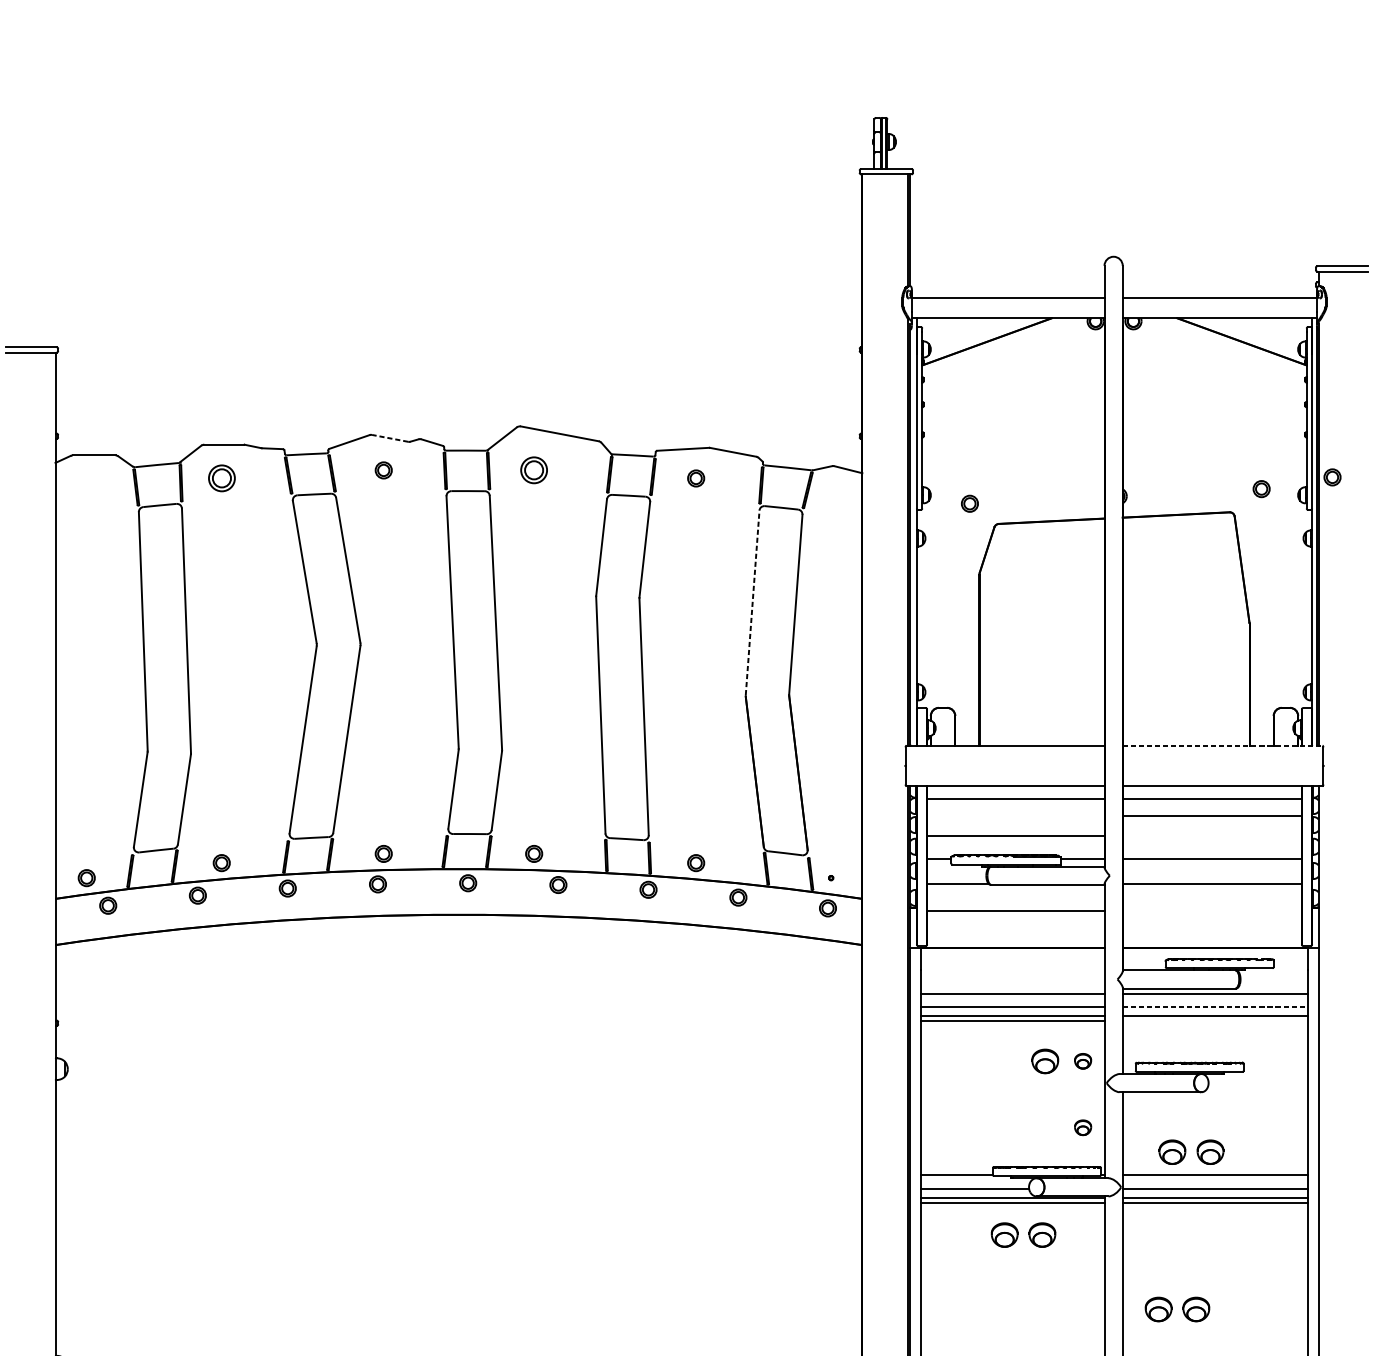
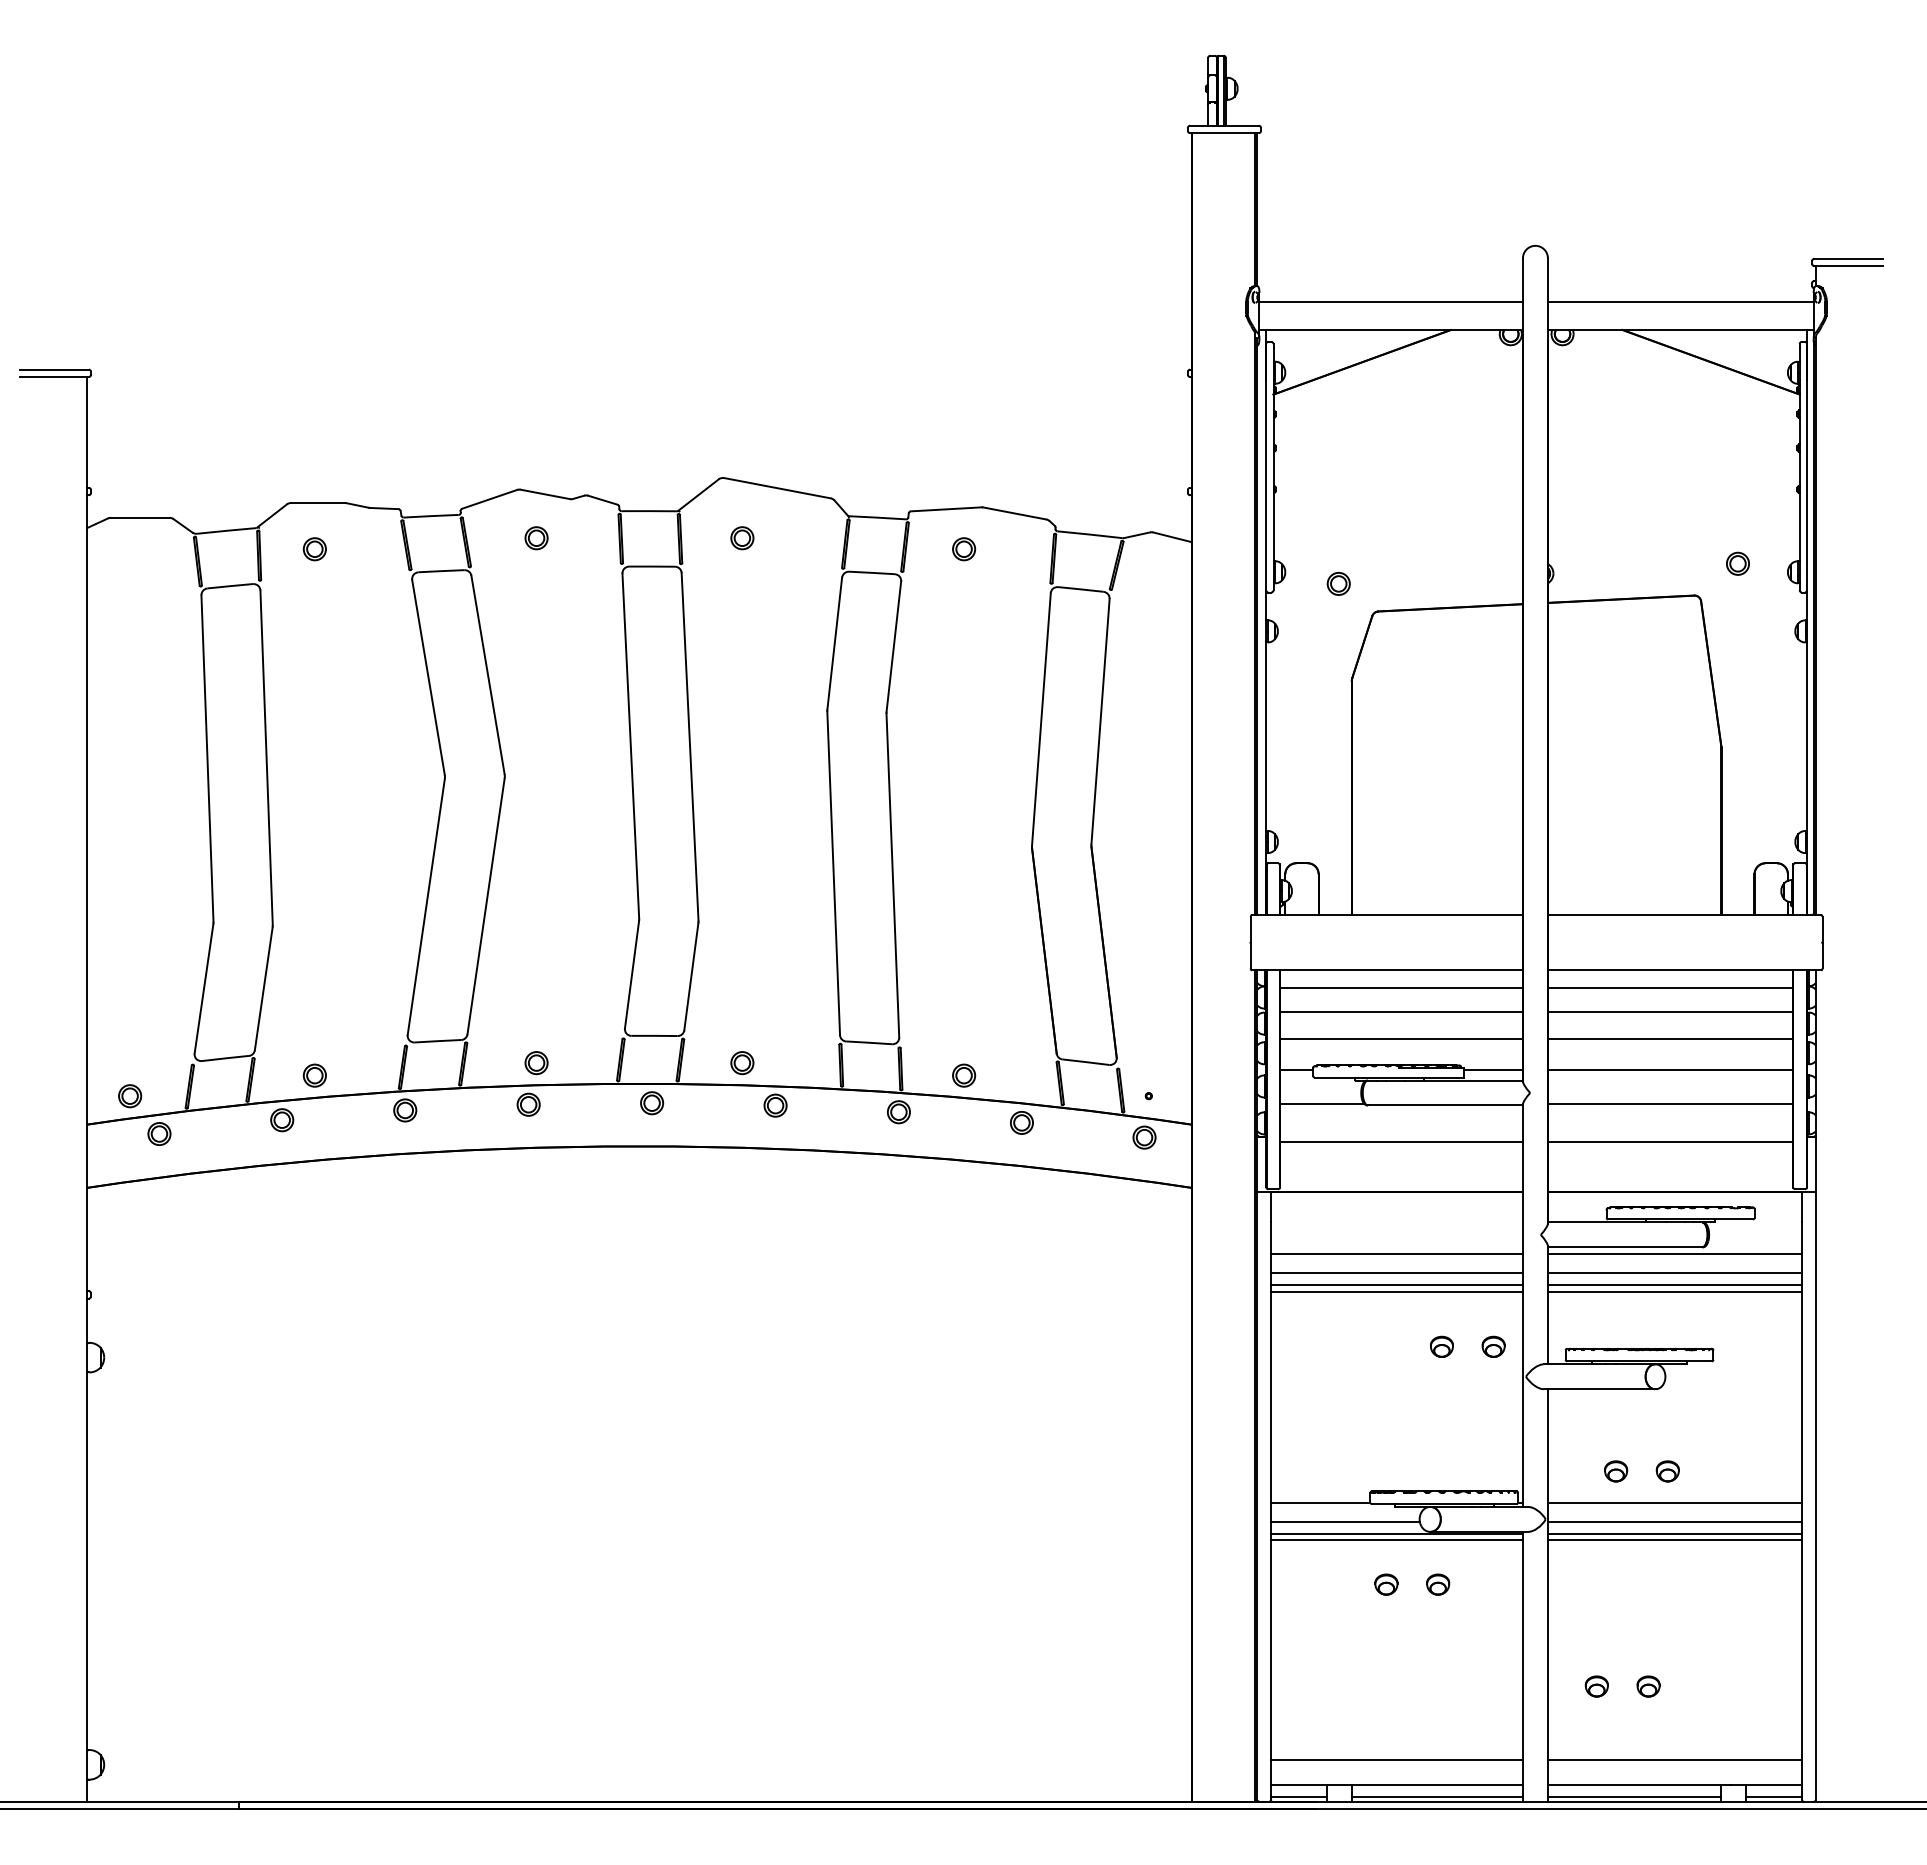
line: (389, 438) -> (544, 494), dashed -> solid
part: (534, 470) -> (742, 538), size x0.62
part: (1332, 477) -> (1834, 547), removed
part: (221, 478) -> (314, 549), size x0.62
line: (752, 602) -> (1041, 719), dashed -> solid
line: (1222, 746) -> (1684, 915), dashed -> solid
line: (1015, 816) -> (1401, 1011), added
line: (1212, 835) -> (1670, 1038), added
line: (1212, 911) -> (1670, 1141), added
line: (1215, 1007) -> (1675, 1273), dashed -> solid
line: (1215, 1020) -> (1674, 1291), added
part: (1044, 1061) -> (1441, 1346), size x0.62
part: (1082, 1127) -> (1493, 1437), removed
part: (1172, 1152) -> (1616, 1471), size x0.62
part: (1210, 1152) -> (1667, 1471), size x0.62
part: (1004, 1234) -> (1386, 1584), size x0.62
part: (1042, 1234) -> (1438, 1584), size x0.62
part: (1158, 1309) -> (1596, 1686), size x0.62
part: (1196, 1309) -> (1648, 1686), size x0.62

